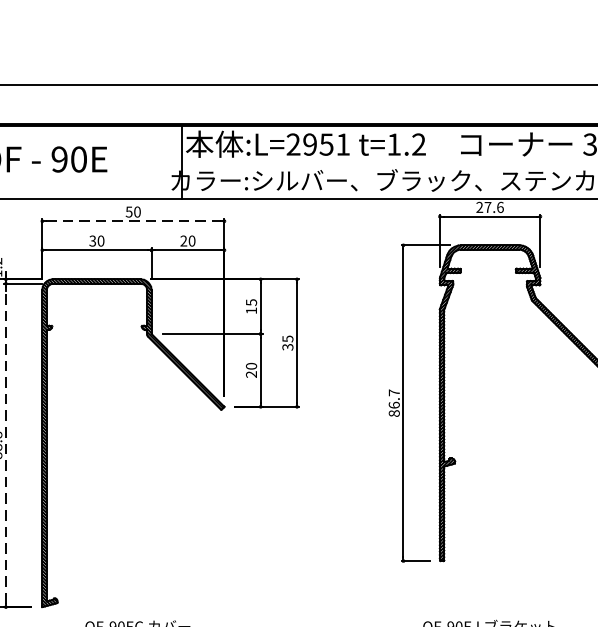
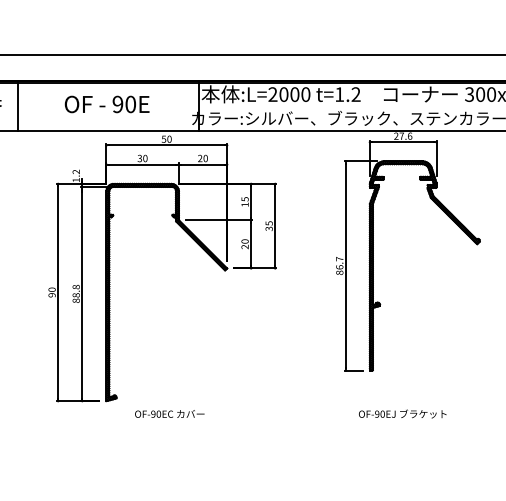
text: (326, 144) -> (294, 94), :L=2951 -> :L=2000
line: (132, 221) -> (166, 145), dashed -> solid
line: (6, 444) -> (82, 293), dashed -> solid

